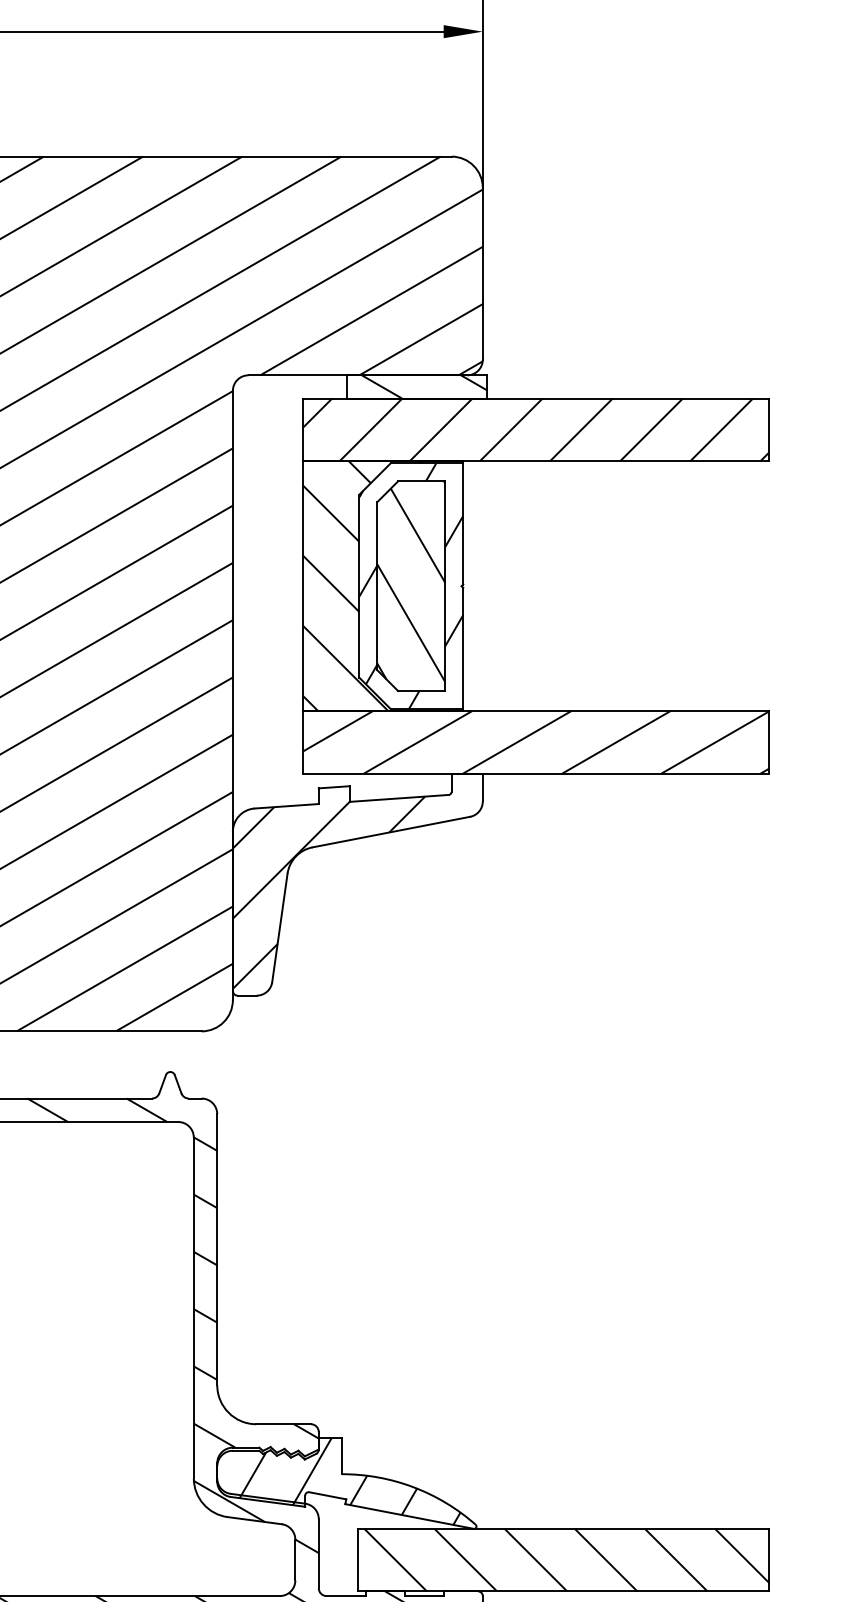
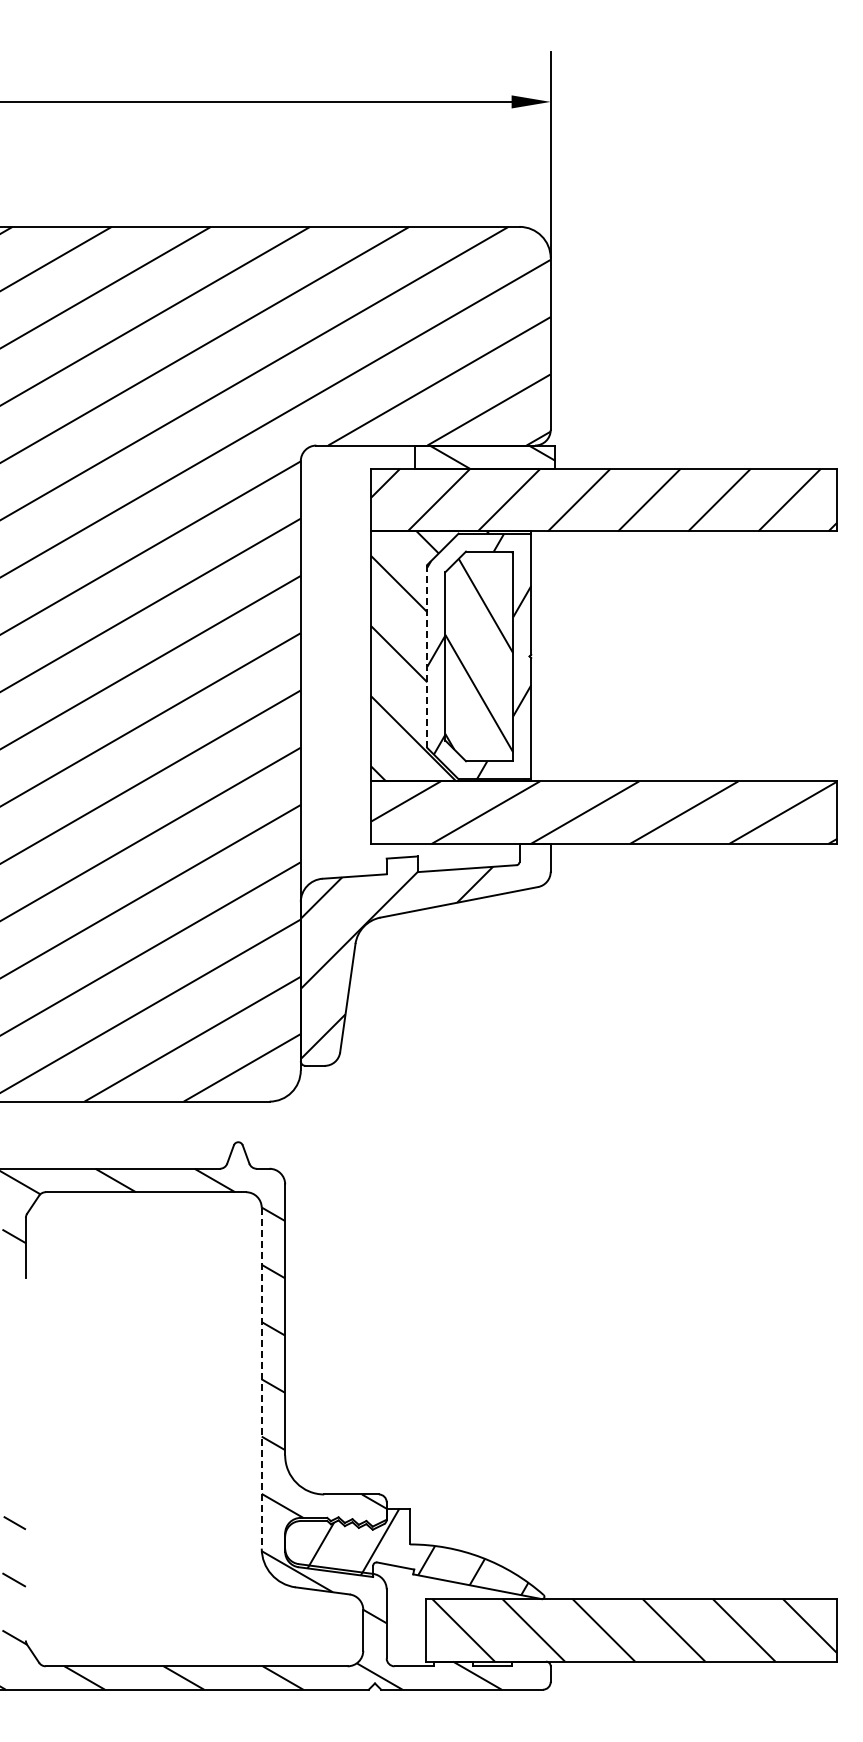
line: (359, 586) -> (427, 656), solid -> dashed
line: (193, 1308) -> (261, 1378), solid -> dashed

